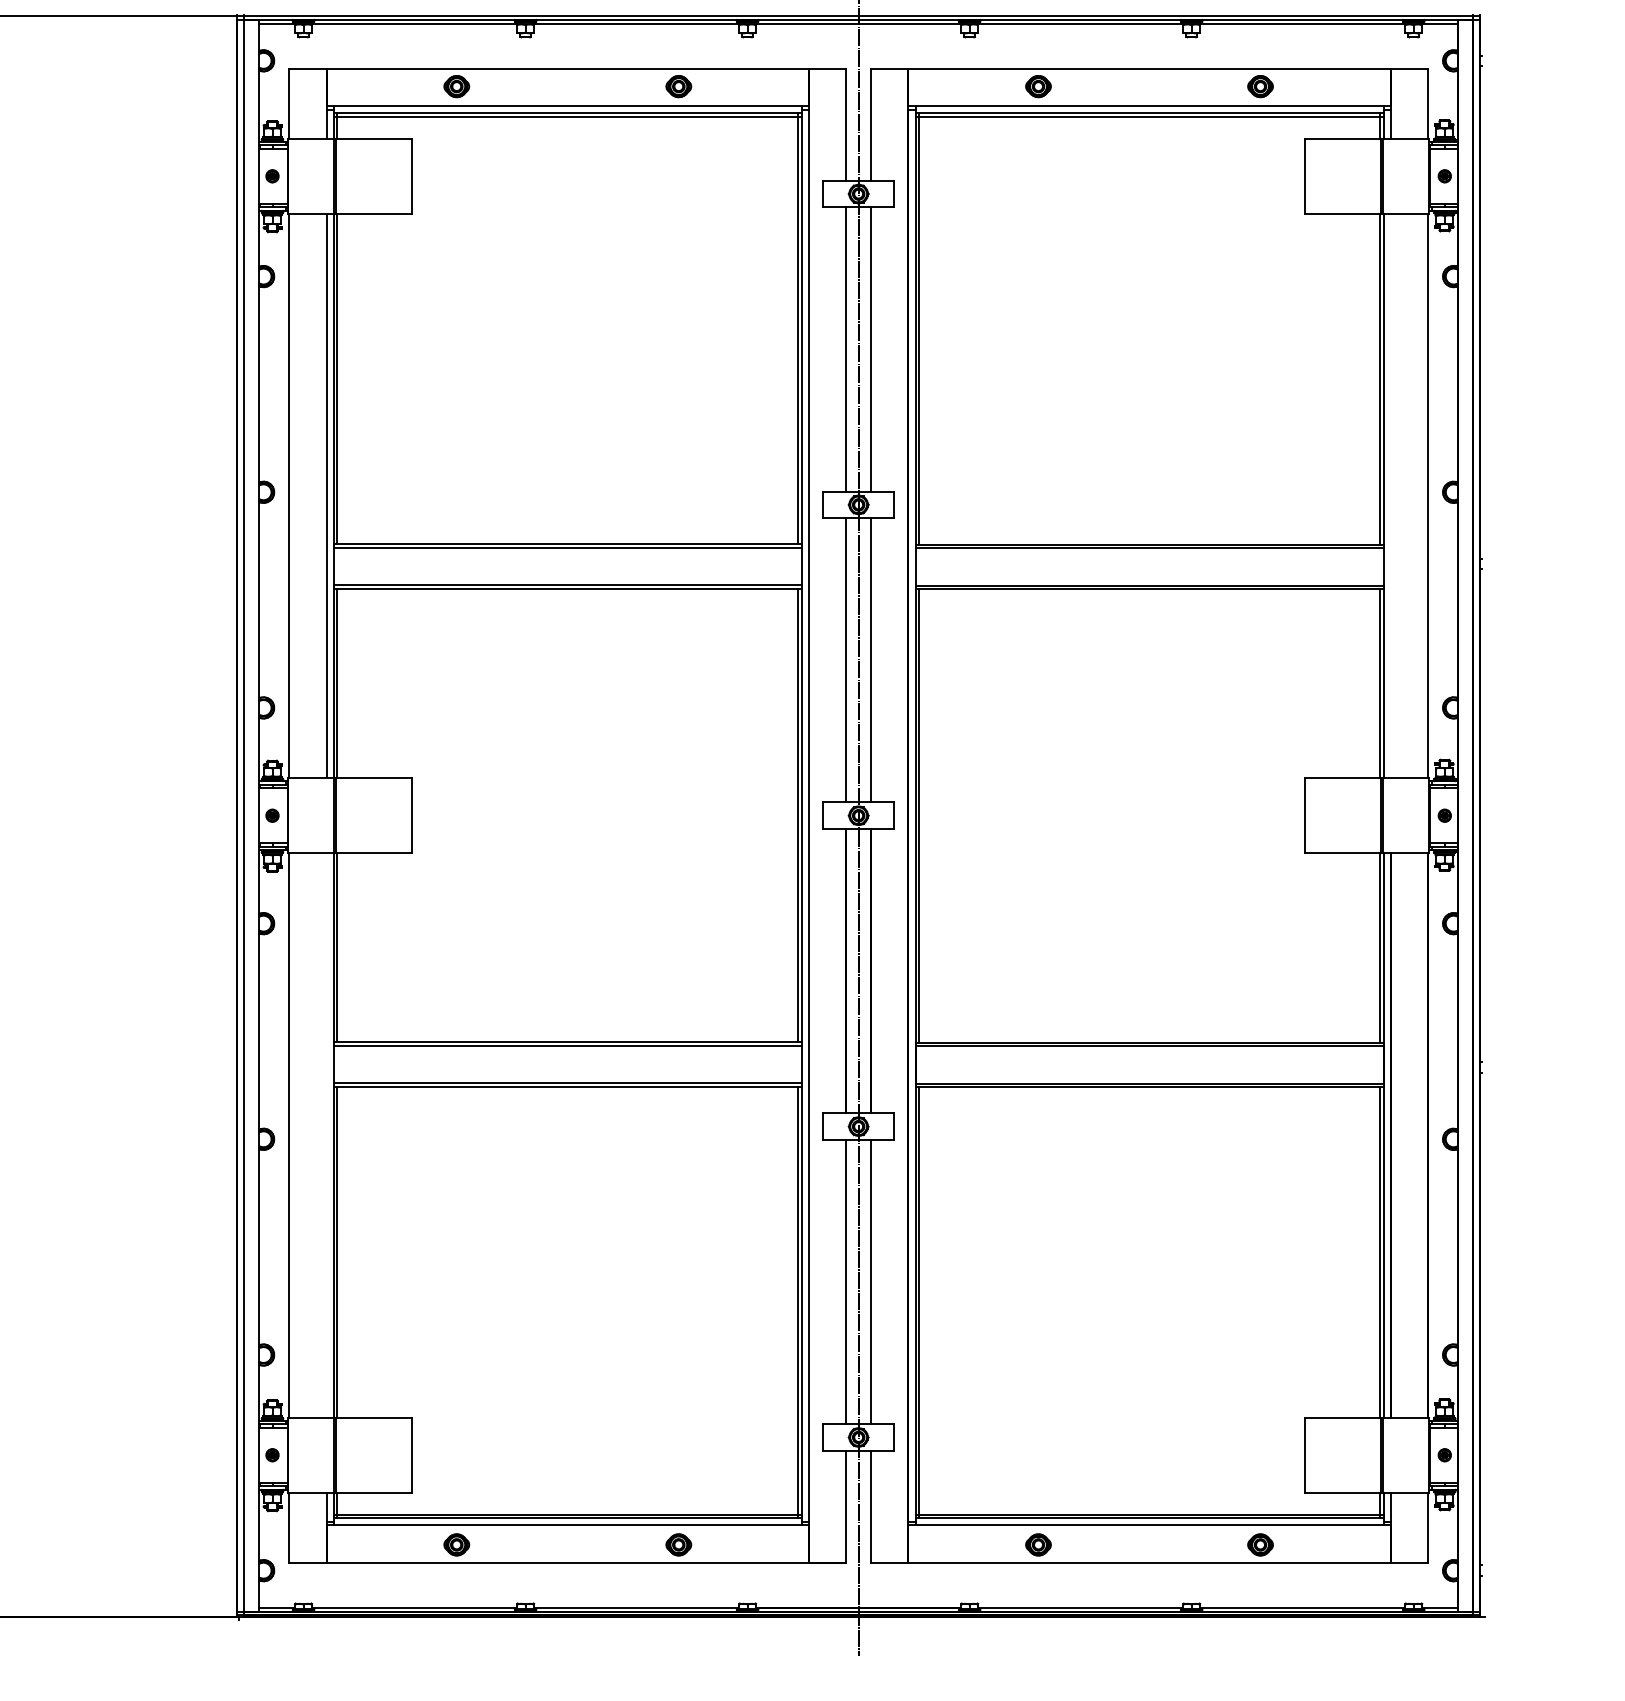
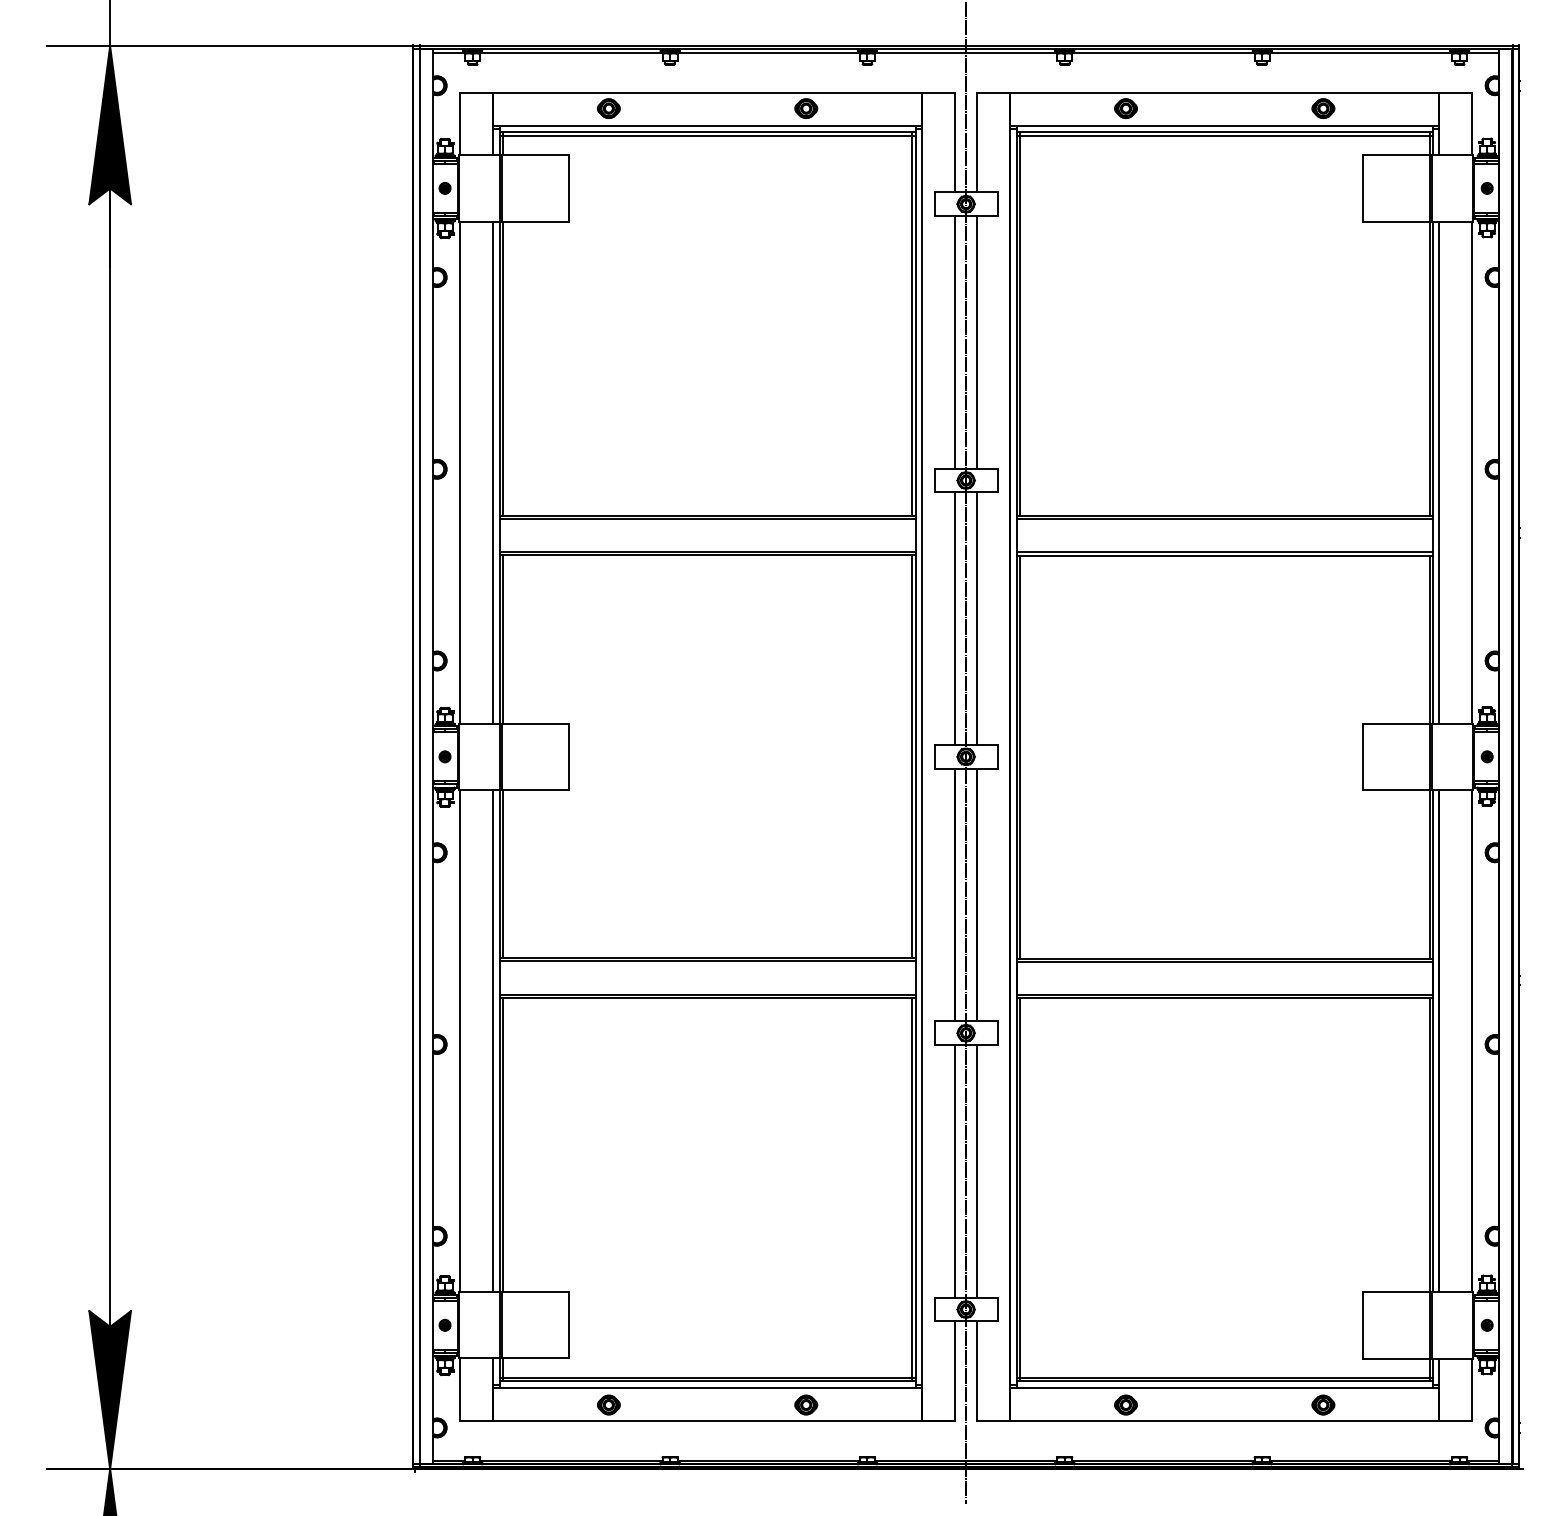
line: (1391, 495) -> (1439, 472), added
line: (326, 1135) -> (493, 1041), added

